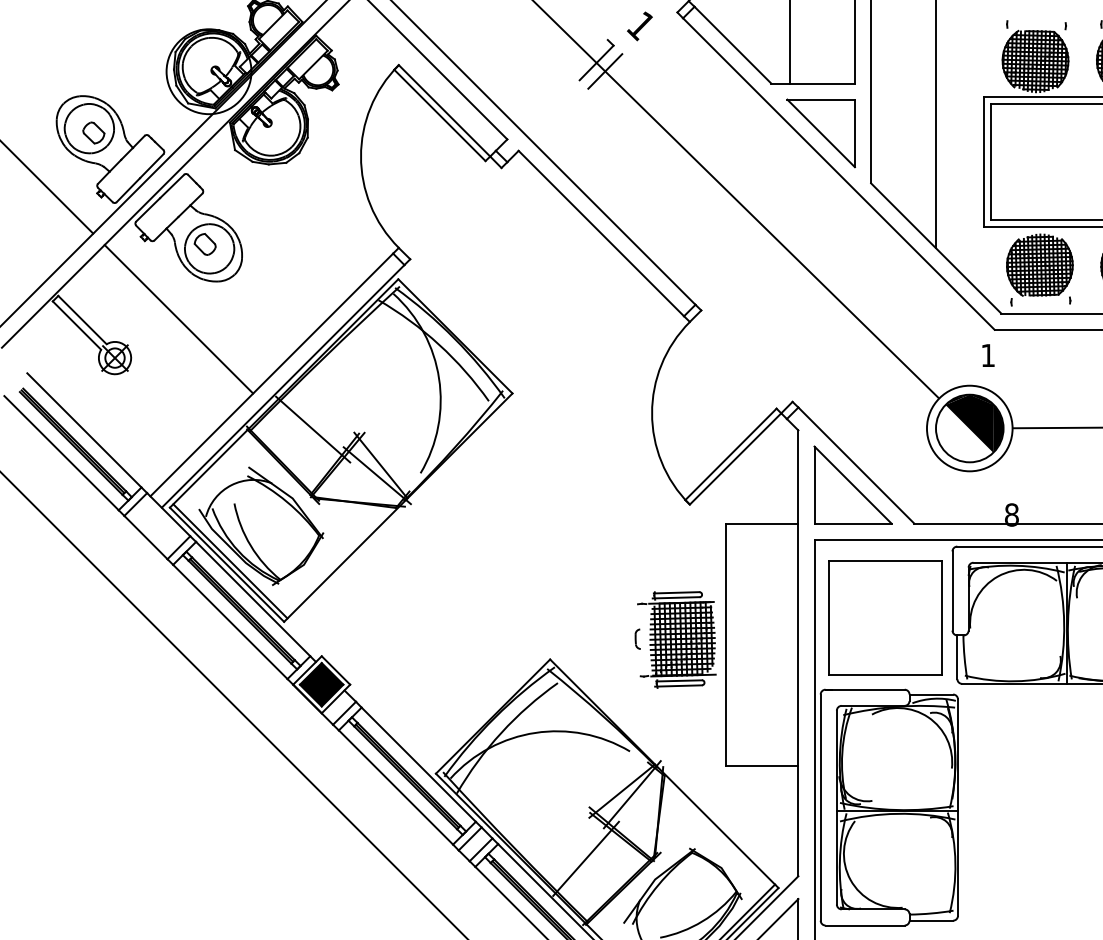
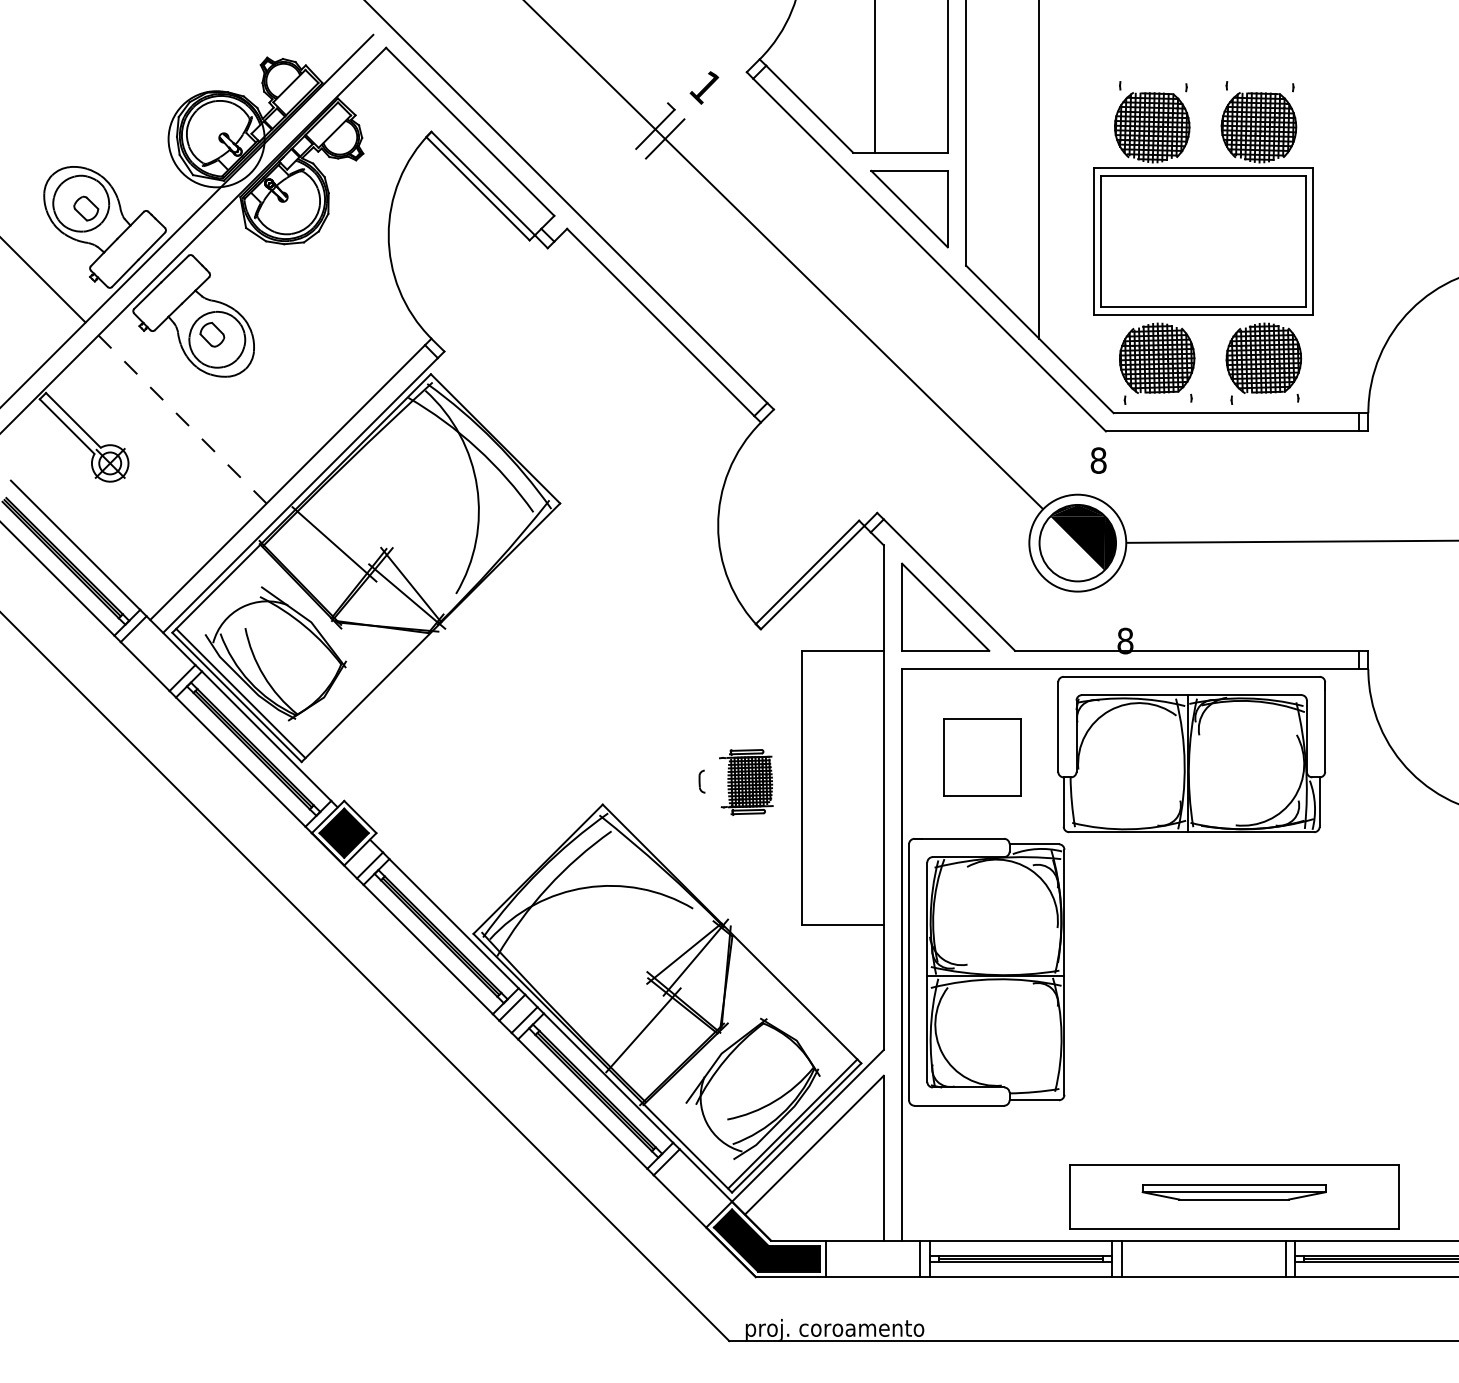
line: (178, 319) -> (182, 419), solid -> dashed
text: (988, 355) -> (1098, 460), 1 -> 8
part: (884, 617) -> (981, 757), size x0.6
part: (677, 639) -> (746, 782), size x0.6

